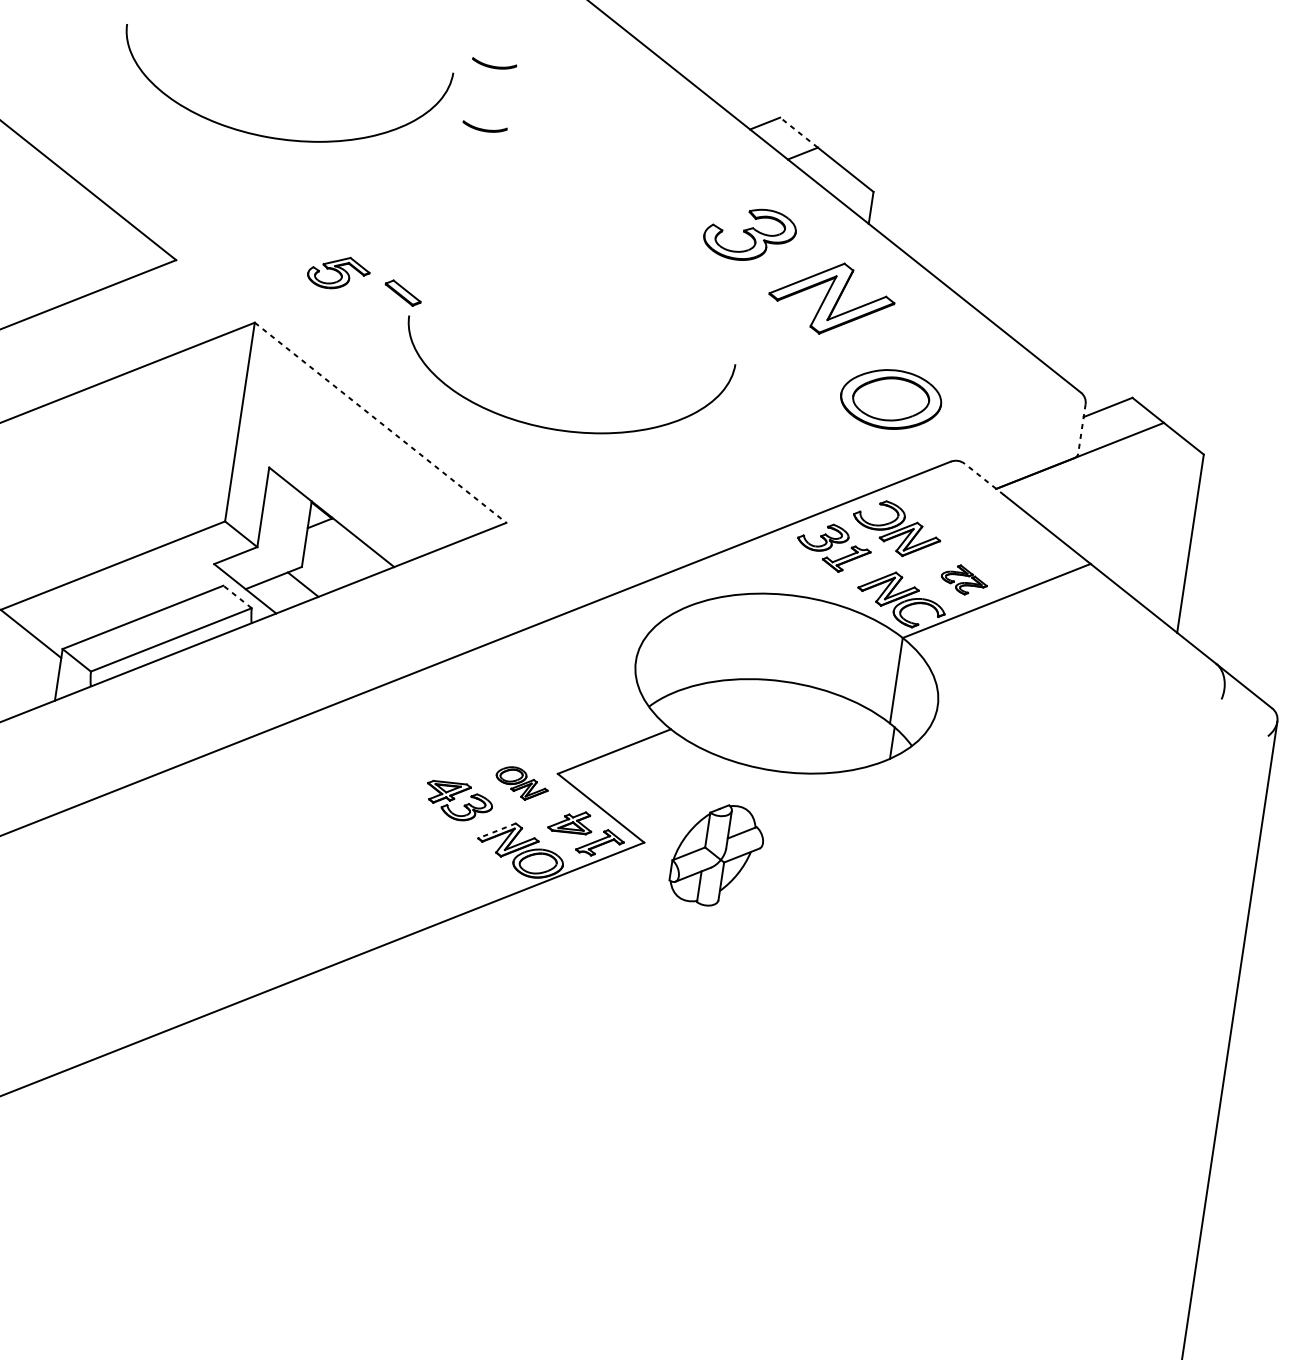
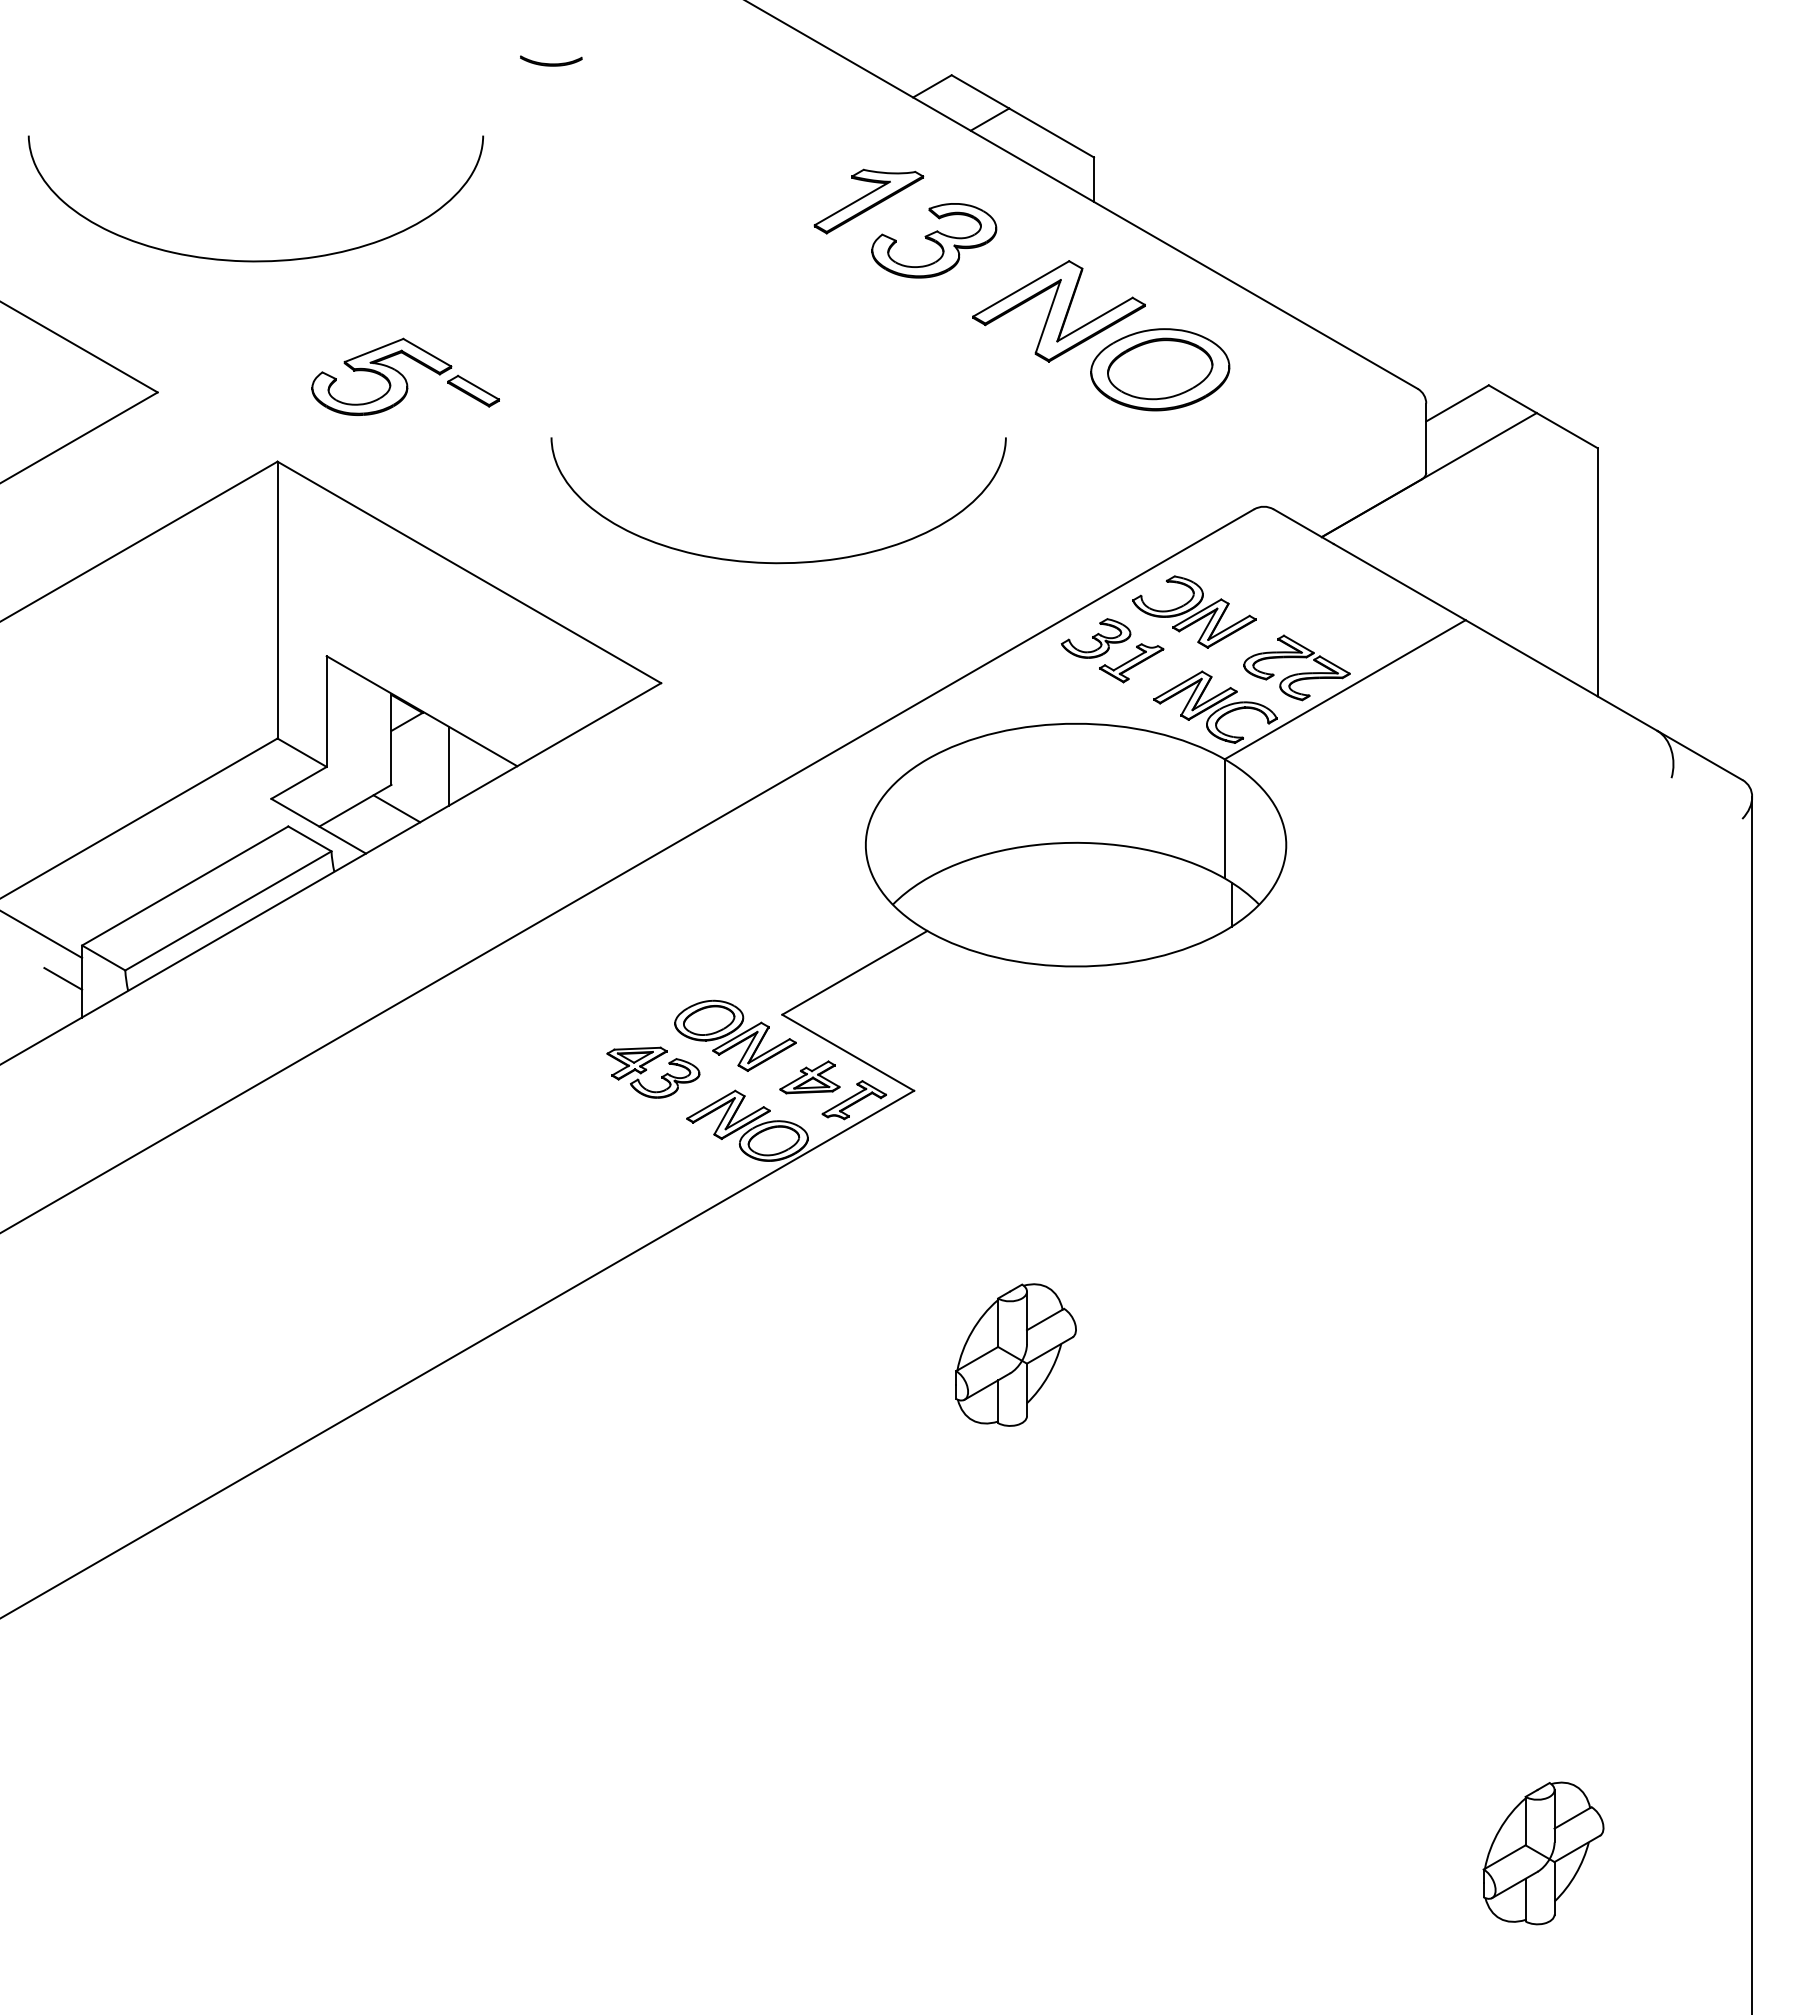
part: (485, 127) -> (551, 148), removed
line: (799, 132) -> (980, 91), dashed -> solid
curve: (276, 137) -> (255, 260), moved
part: (706, 199) -> (868, 201), added
part: (338, 272) -> (381, 376), size x1.67
part: (891, 399) -> (1160, 369), moved
line: (380, 422) -> (469, 572), dashed -> solid
curve: (558, 429) -> (778, 562), moved
line: (1082, 429) -> (1426, 438), dashed -> solid
line: (984, 479) -> (1303, 526), dashed -> solid
line: (345, 559) -> (449, 765), added
part: (964, 579) -> (1296, 667), size x1.67
line: (237, 596) -> (309, 838), dashed -> solid
line: (45, 670) -> (63, 978), added
part: (521, 783) -> (735, 1035), size x1.67
line: (497, 830) -> (711, 1104), dashed -> solid
part: (716, 854) -> (1015, 1354), moved

